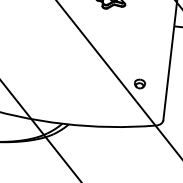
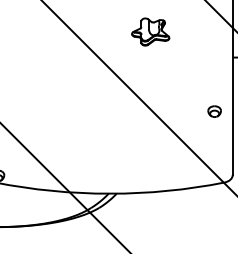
part: (139, 83) -> (214, 111), moved

